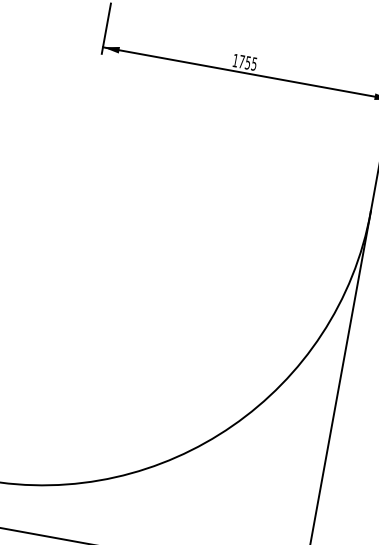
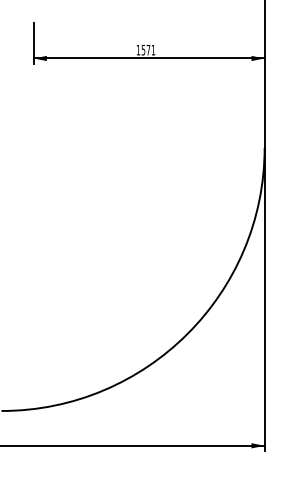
text: (248, 63) -> (148, 50), 1755 -> 1571

